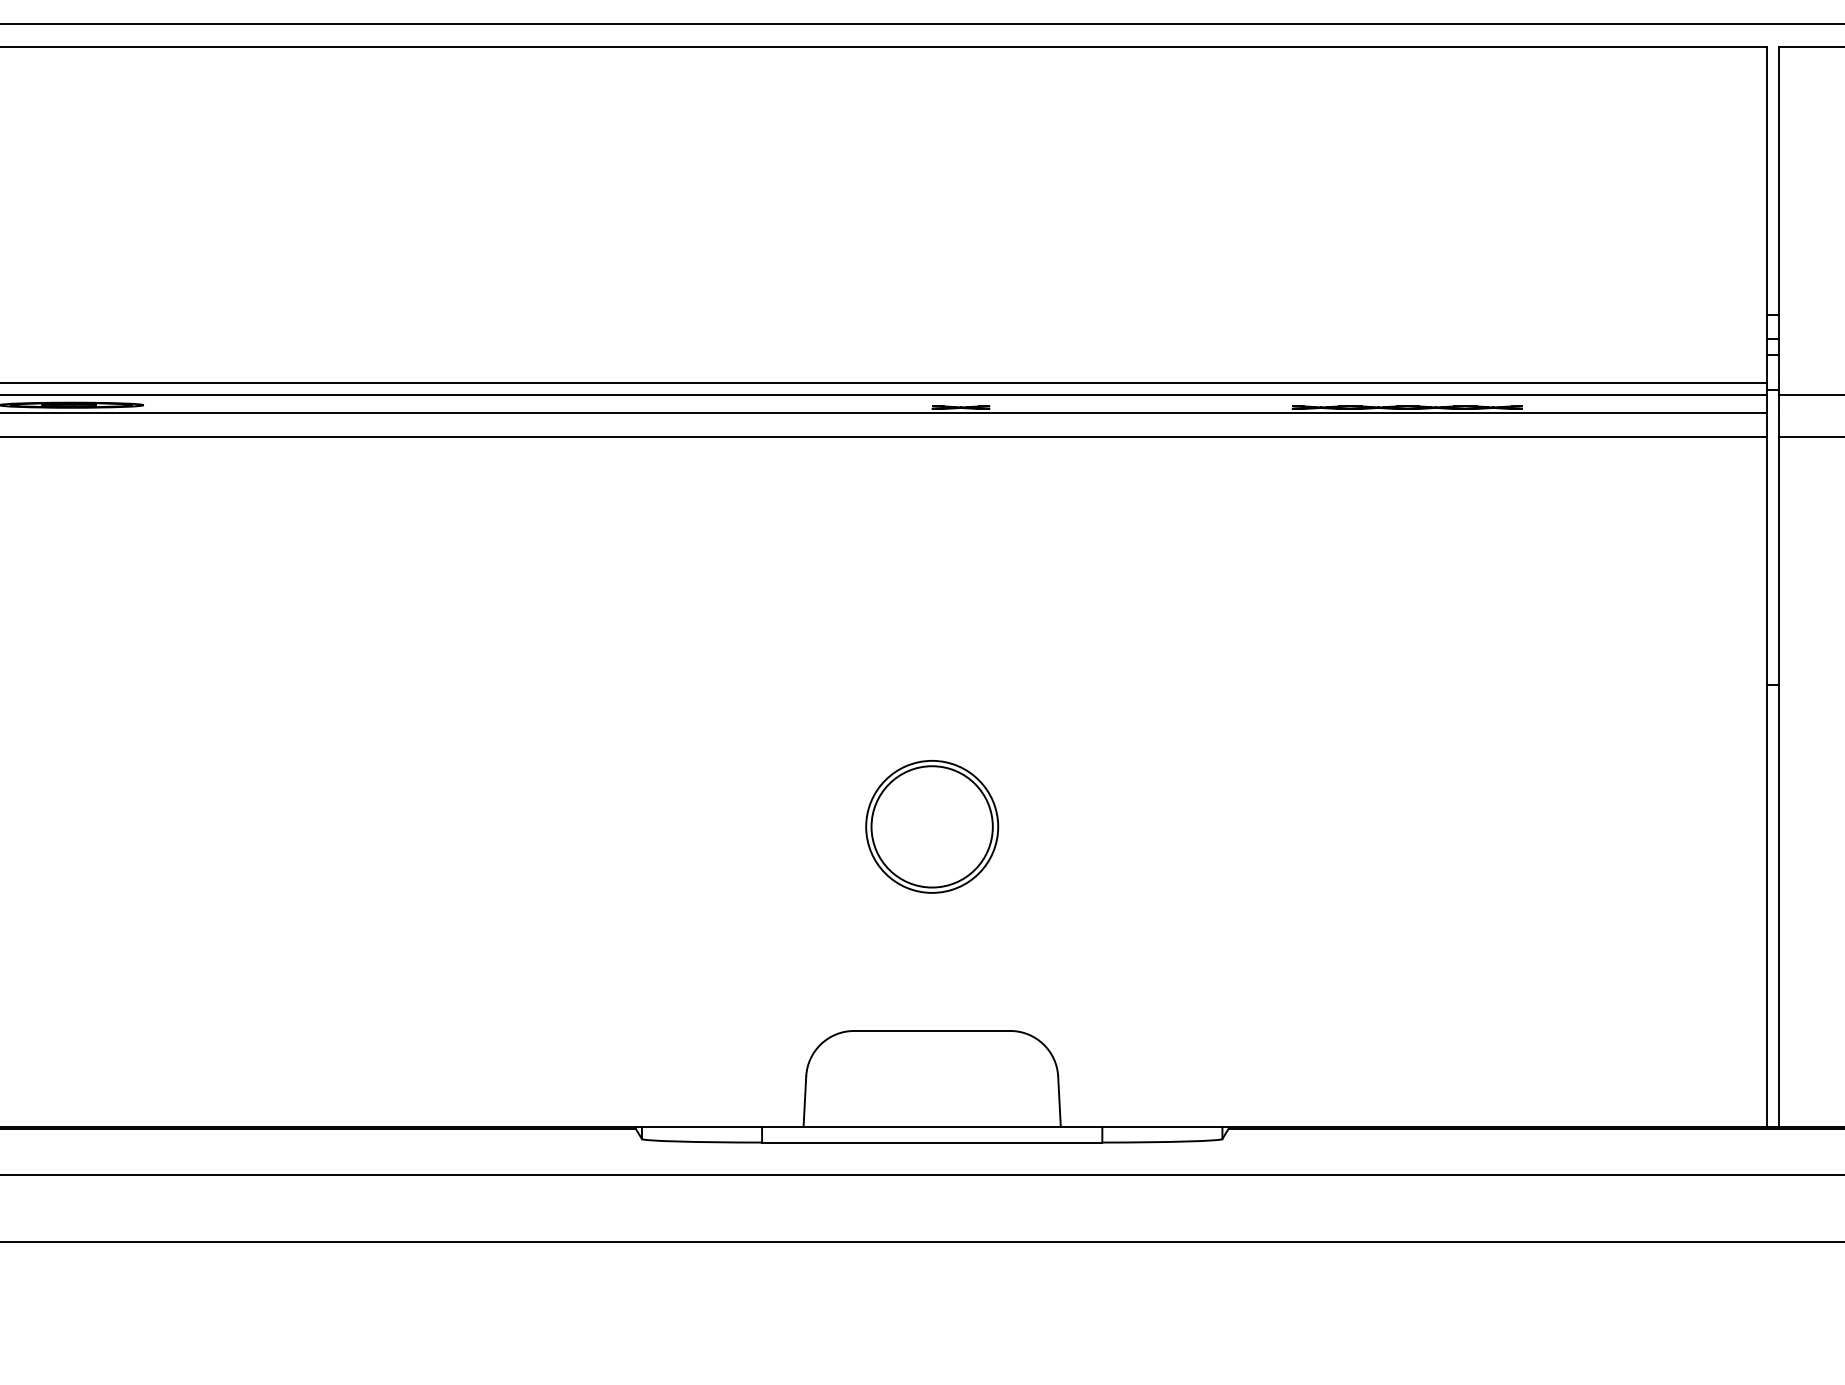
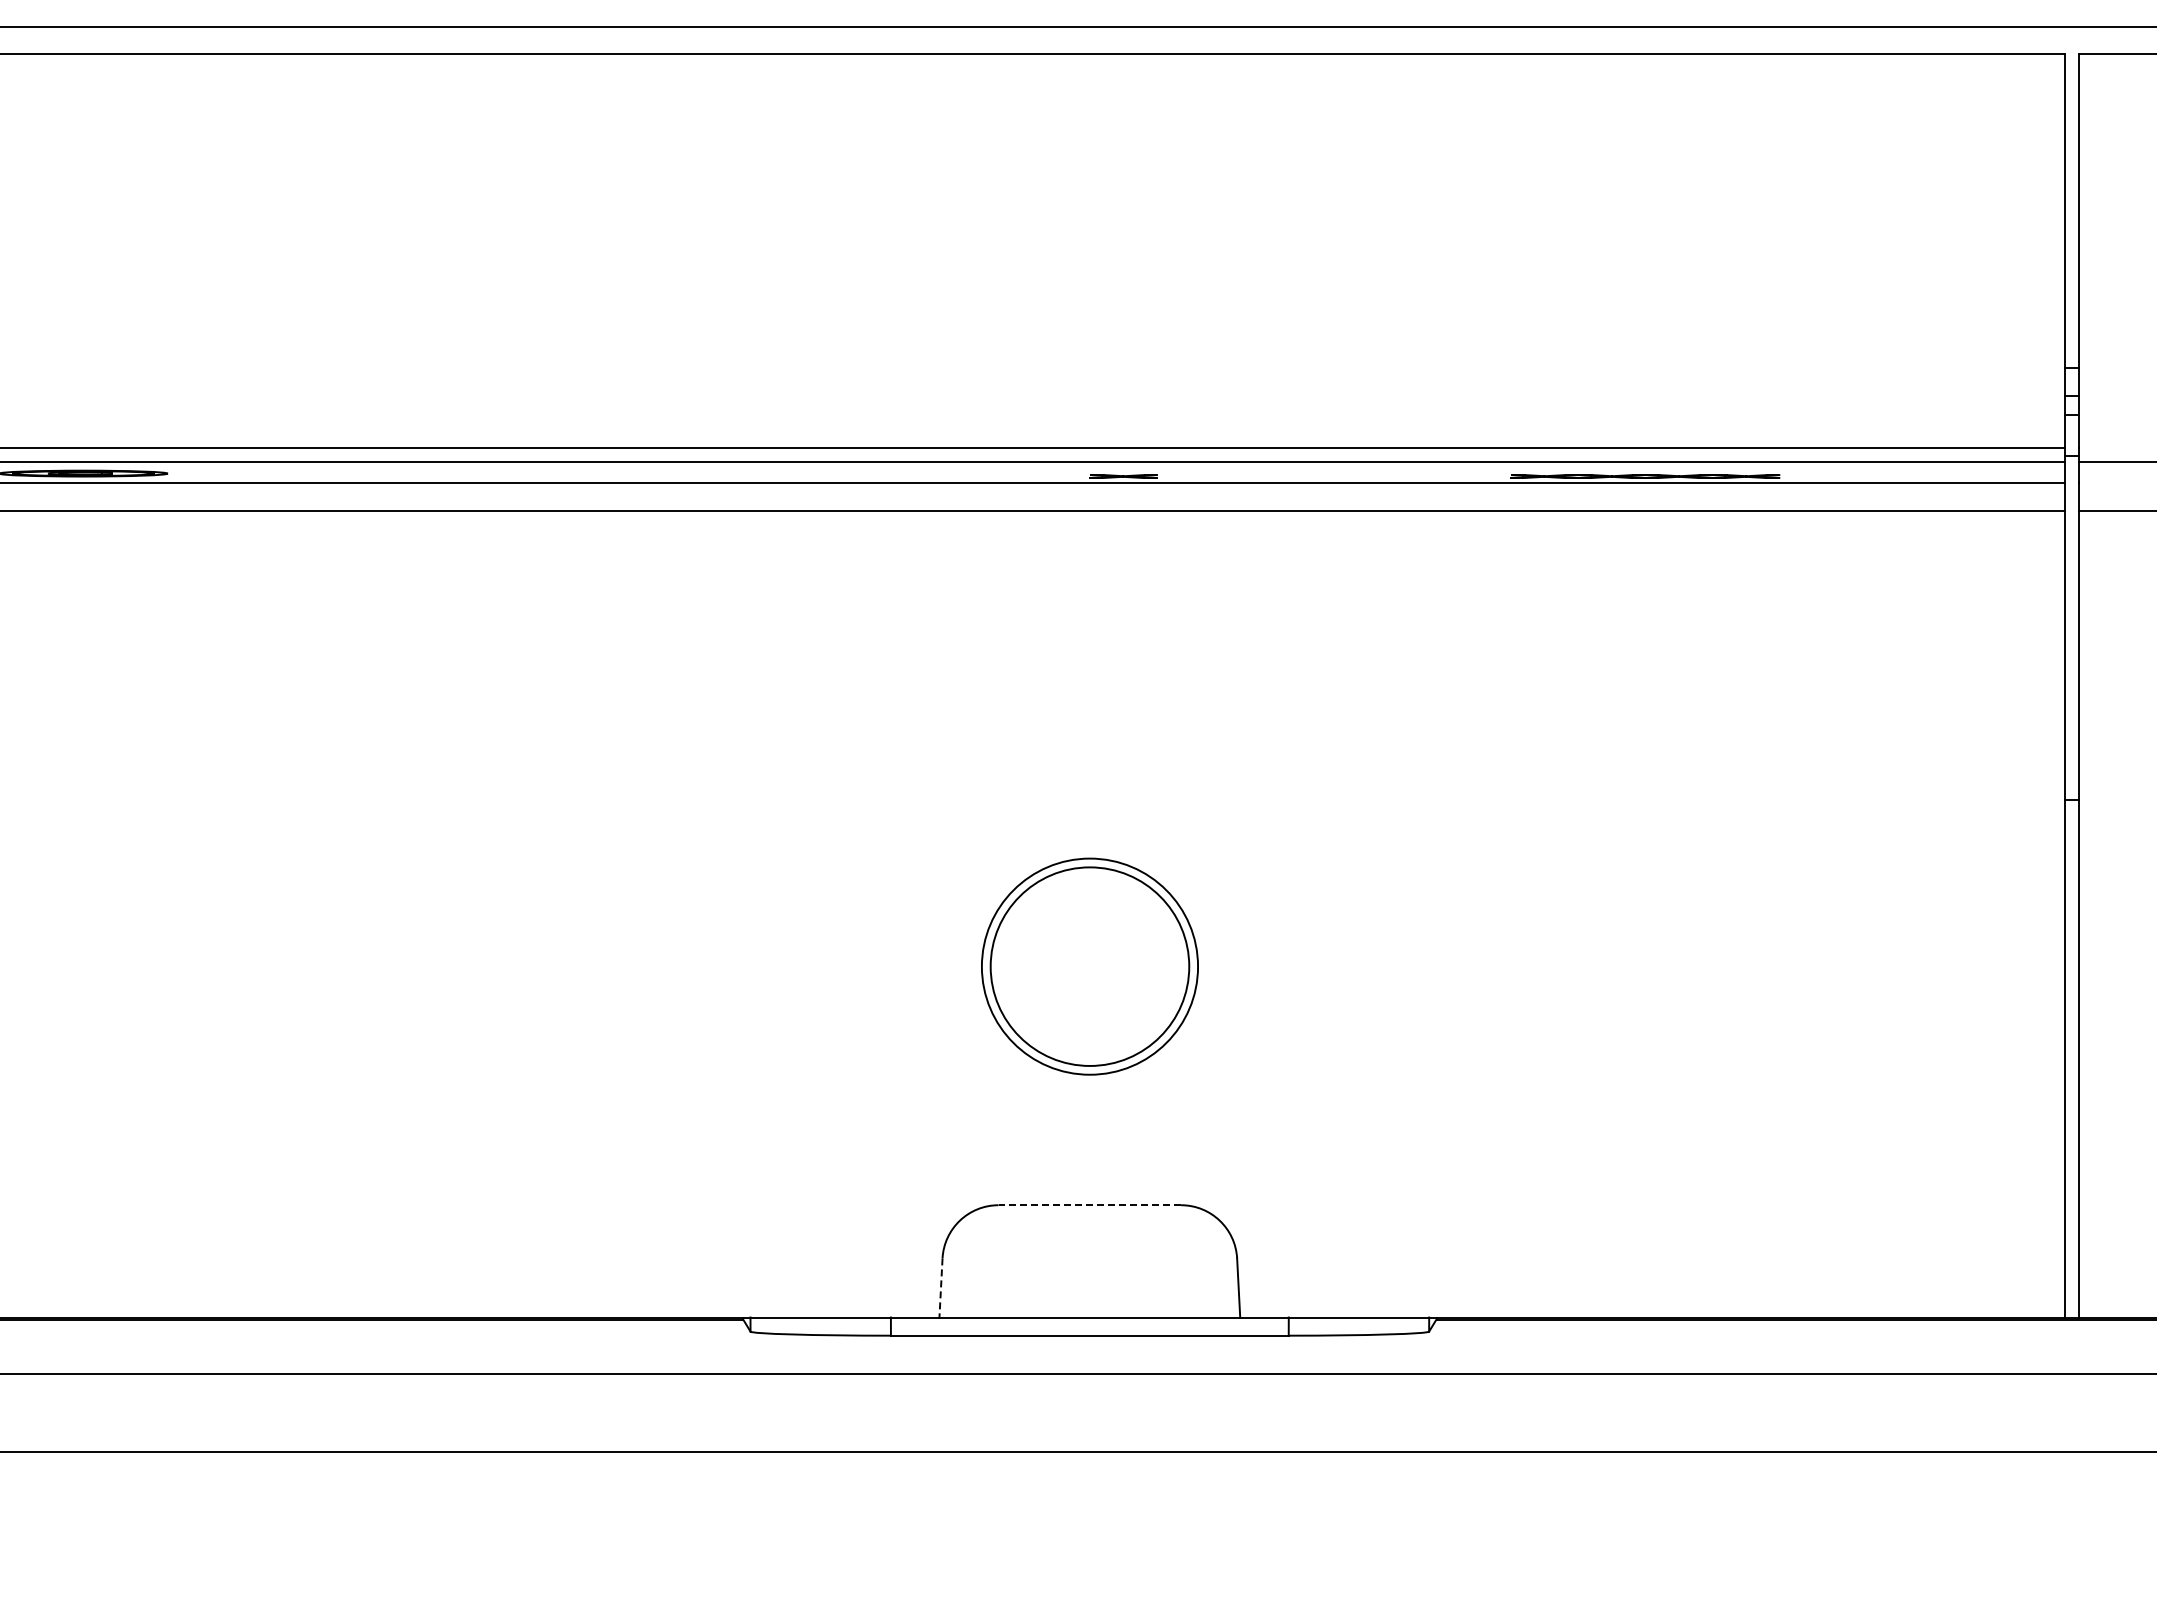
part: (931, 826) -> (1089, 966), size x1.4
line: (931, 1031) -> (1089, 1205), solid -> dashed
line: (805, 1101) -> (941, 1287), solid -> dashed

